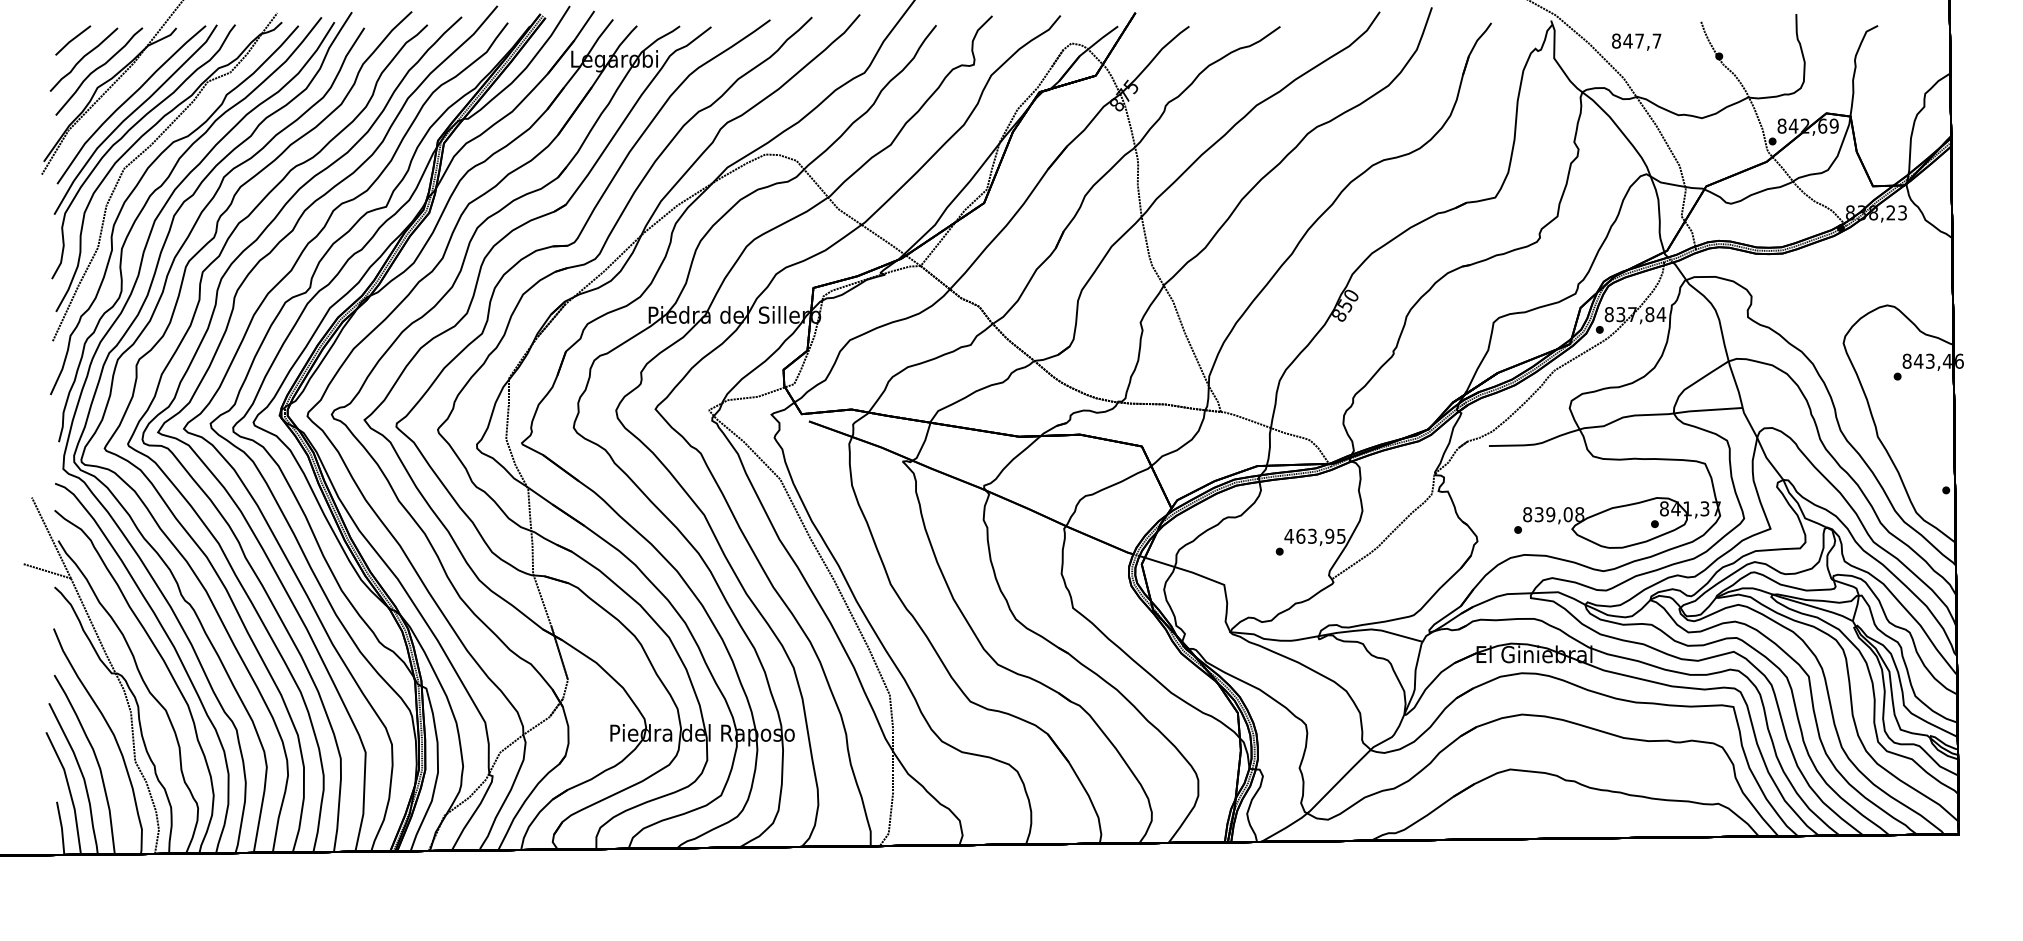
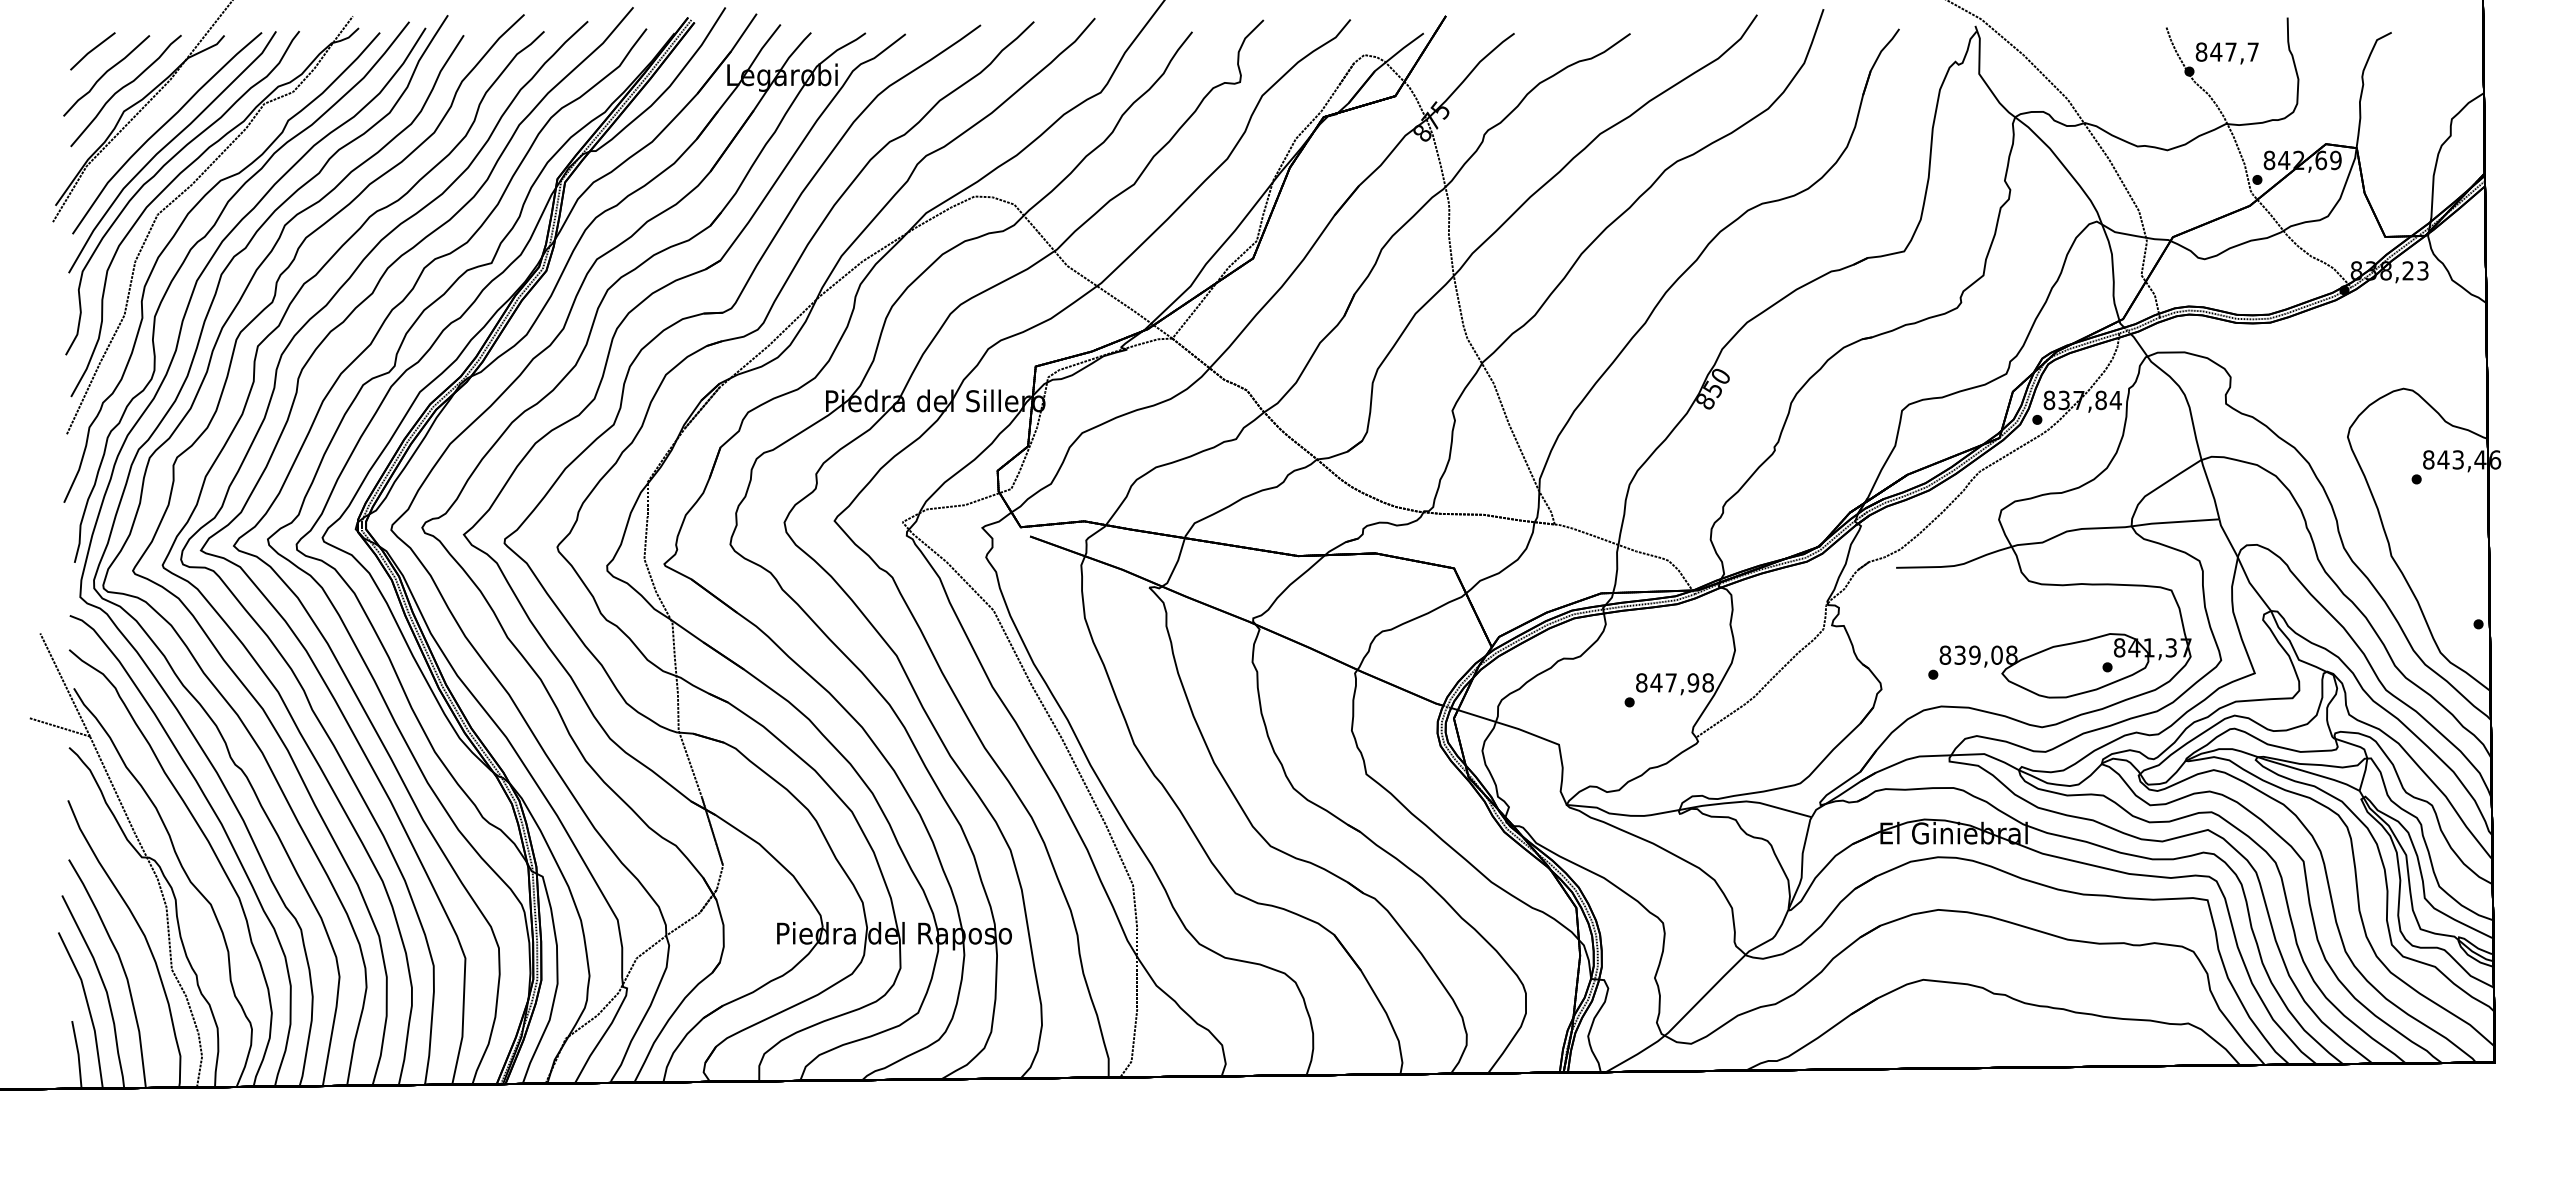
text: (1636, 42) -> (2226, 53), moved
text: (1314, 536) -> (1674, 682), 463,95 -> 847,98

